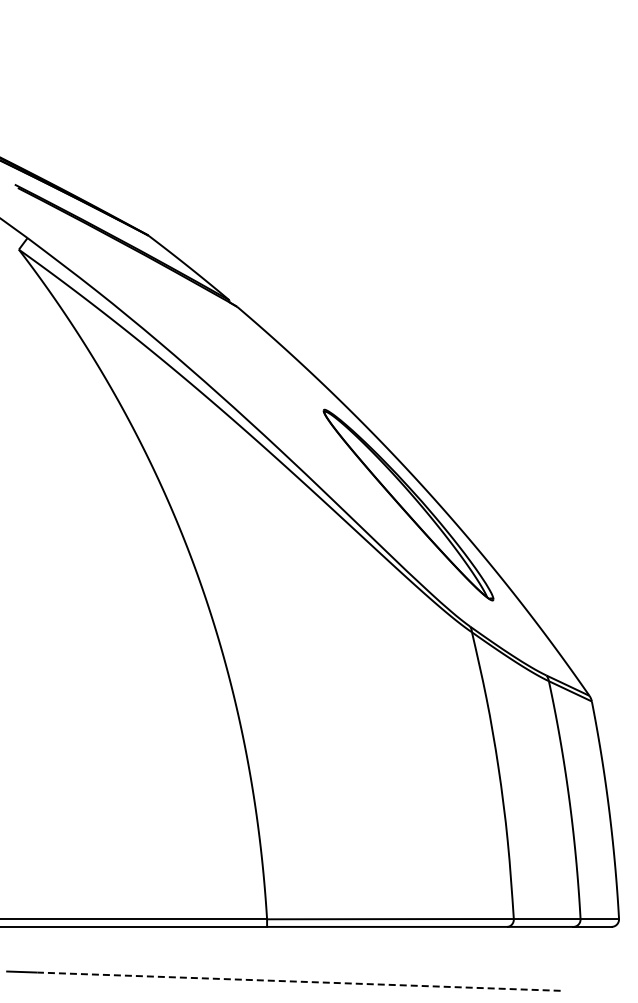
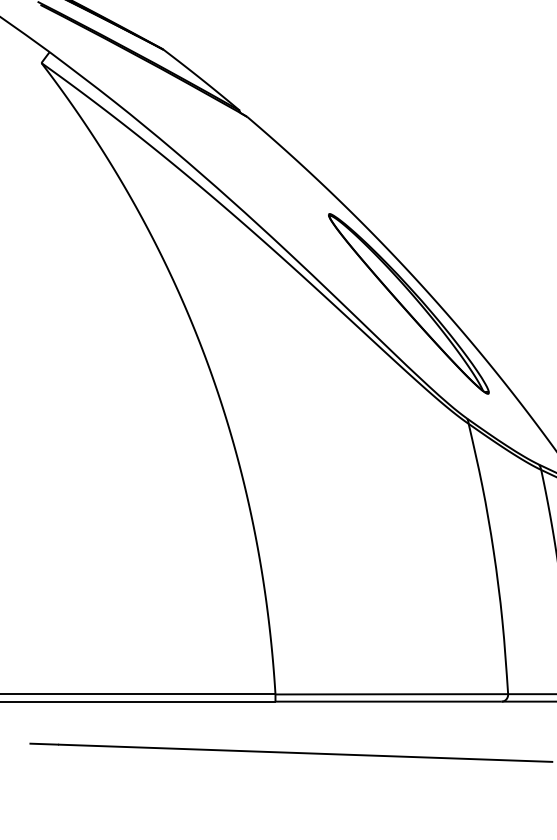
line: (299, 981) -> (306, 753), dashed -> solid

